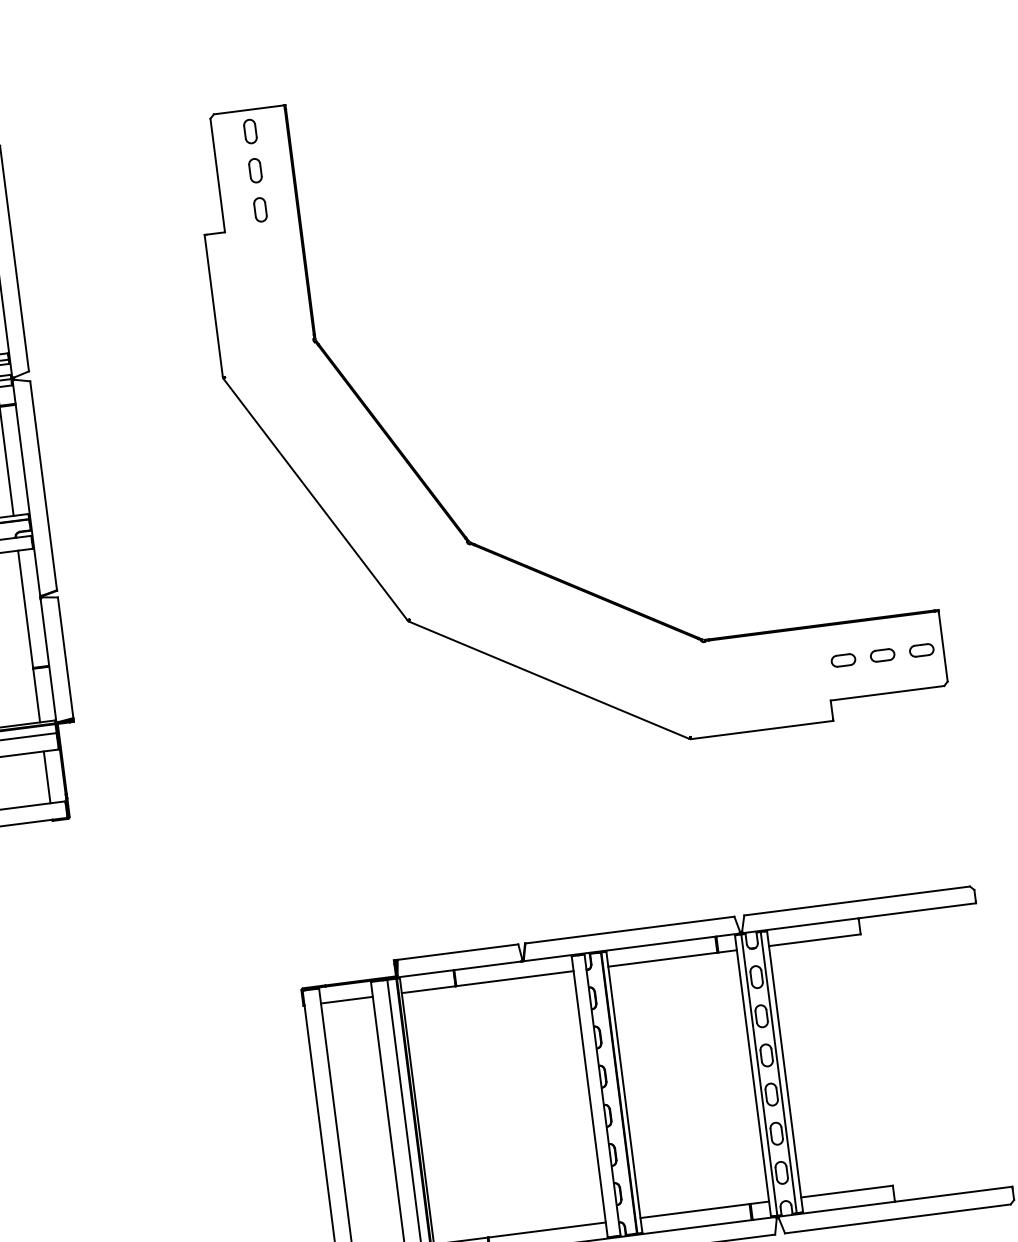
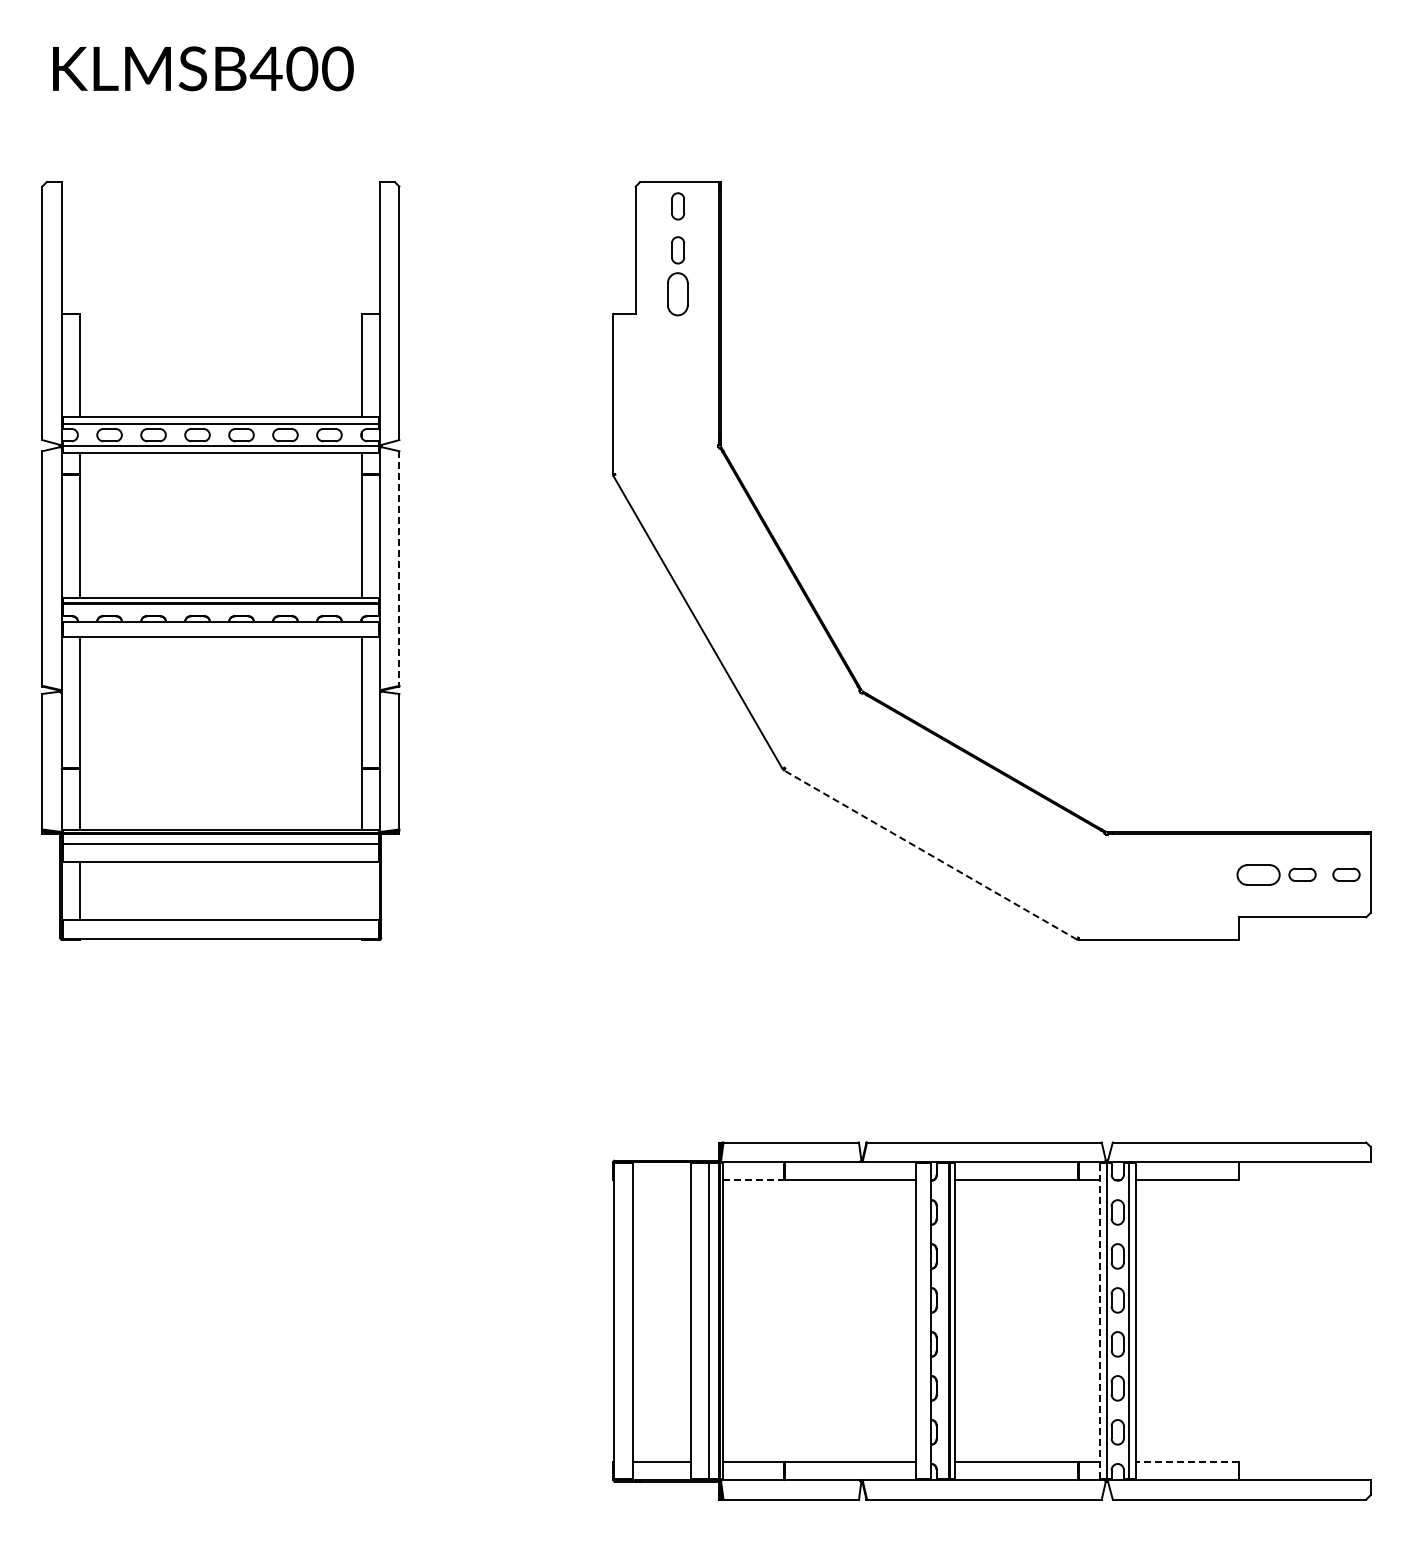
part: (260, 209) -> (678, 294), size x1.6
line: (43, 486) -> (399, 569), solid -> dashed
part: (843, 660) -> (1258, 874), size x1.6
line: (549, 679) -> (930, 854), solid -> dashed
line: (47, 777) -> (362, 891), removed
line: (429, 989) -> (754, 1179), solid -> dashed
line: (346, 999) -> (661, 1179), removed
line: (752, 1076) -> (1099, 1321), solid -> dashed
line: (846, 1191) -> (1186, 1462), solid -> dashed

